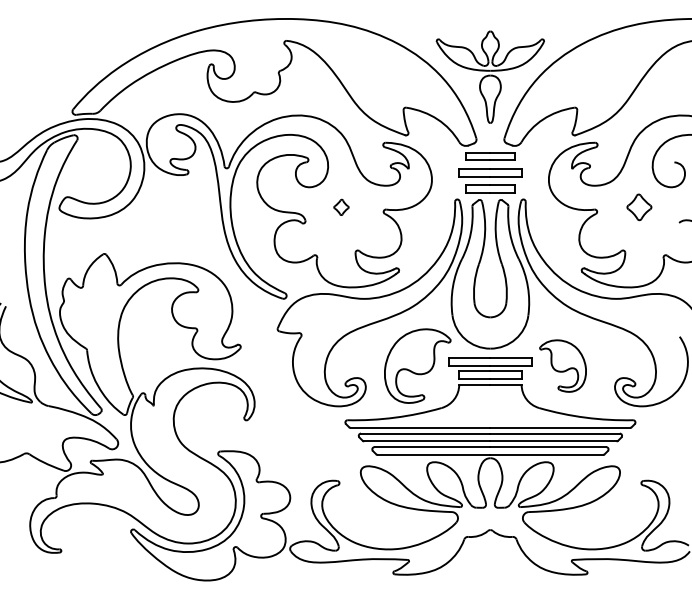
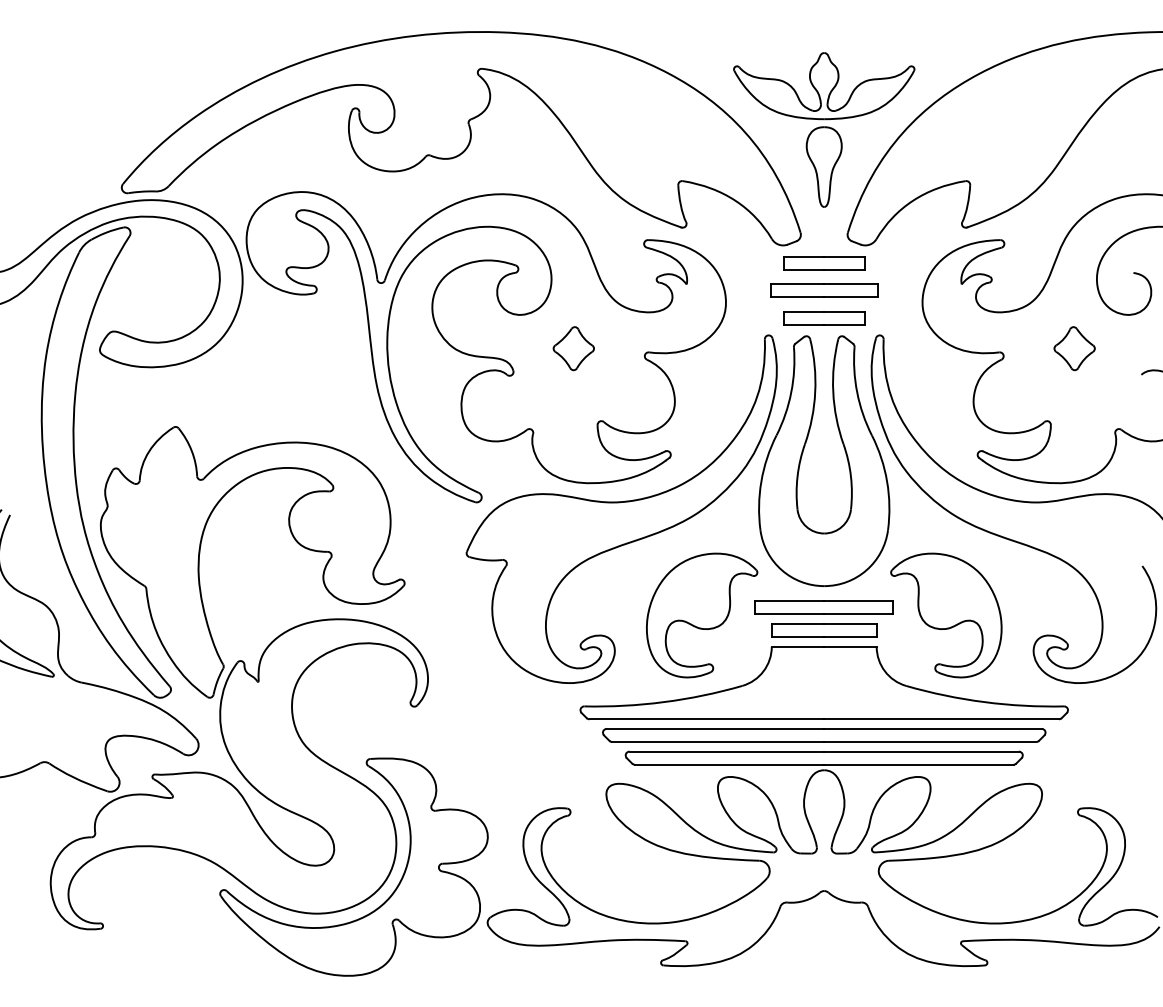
part: (341, 207) -> (573, 348), size x1.67
part: (562, 365) -> (945, 614), size x1.43

